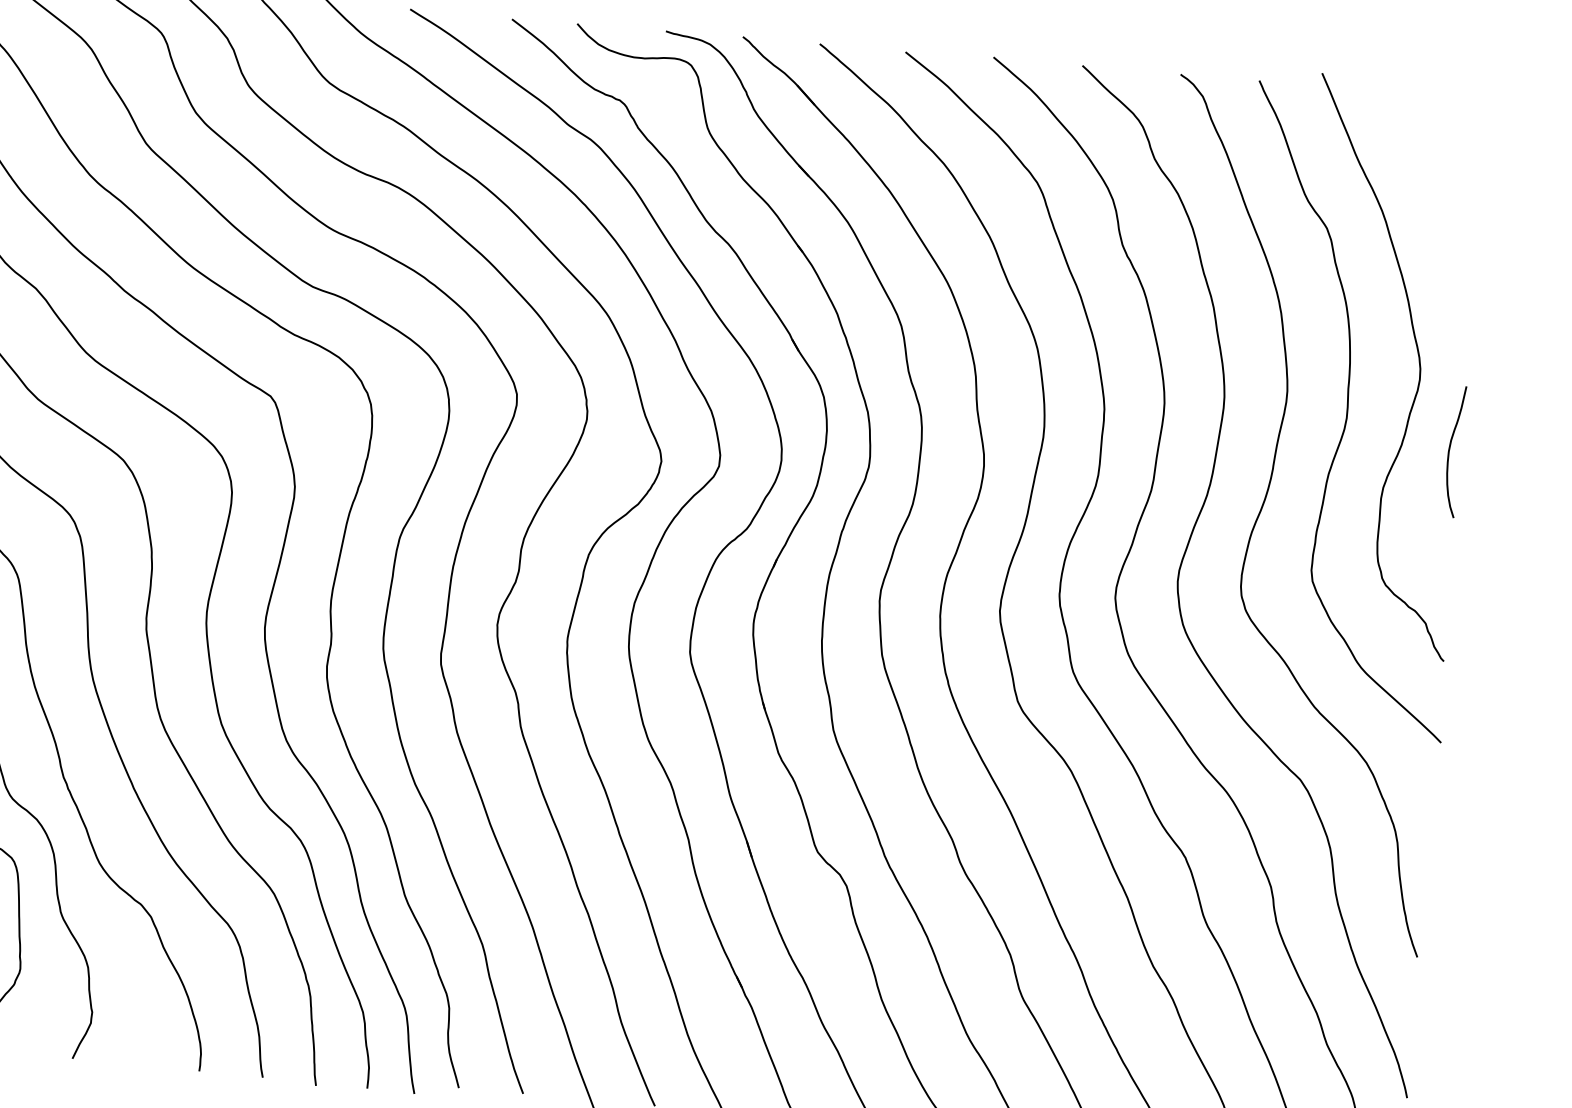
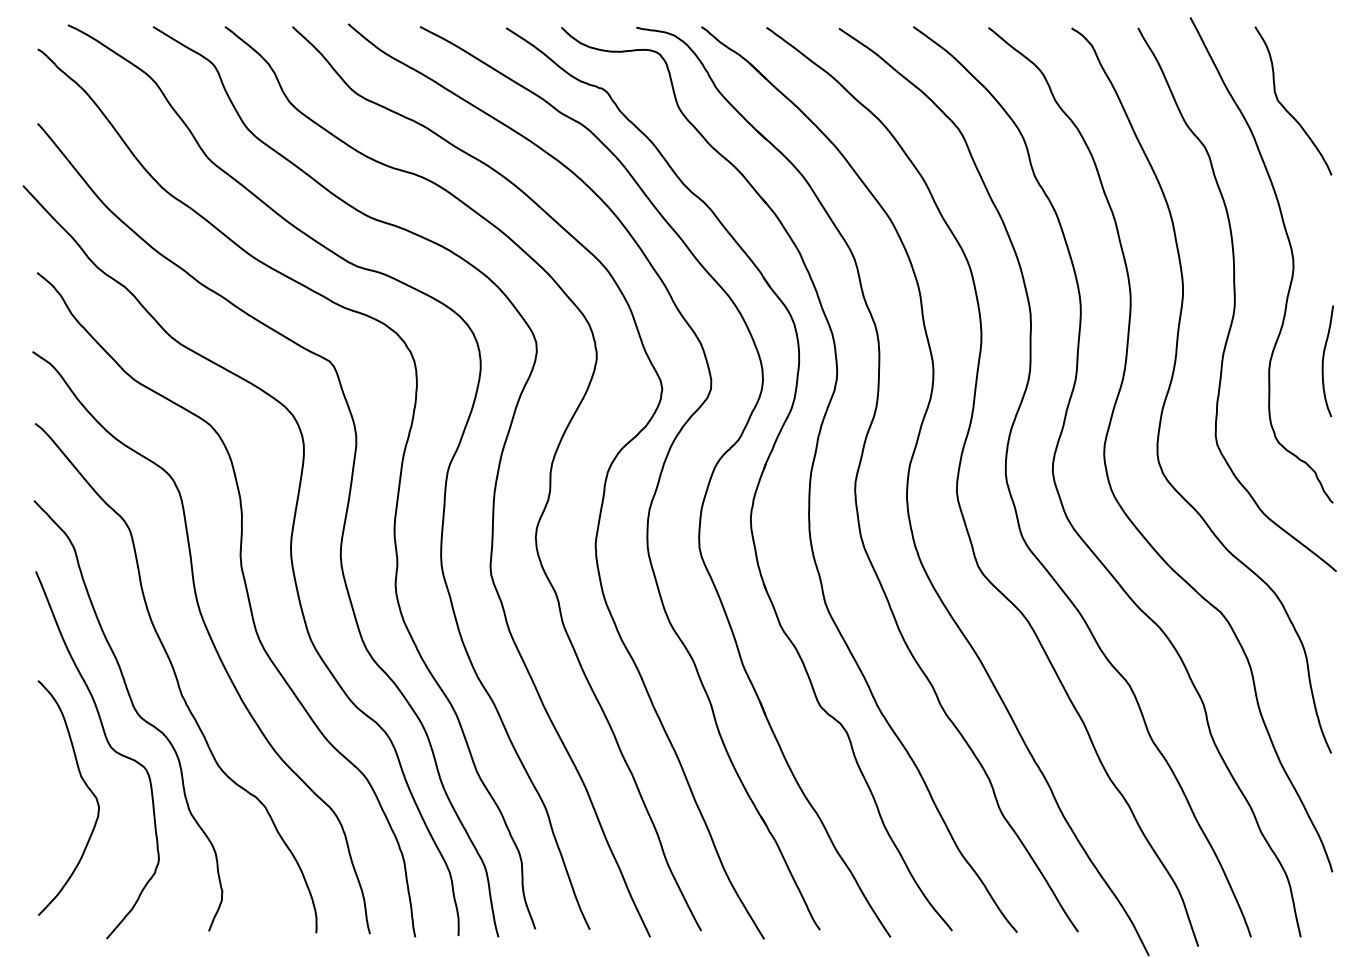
curve: (1425, 188) -> (1285, 107), added
curve: (1449, 451) -> (1323, 361), moved

